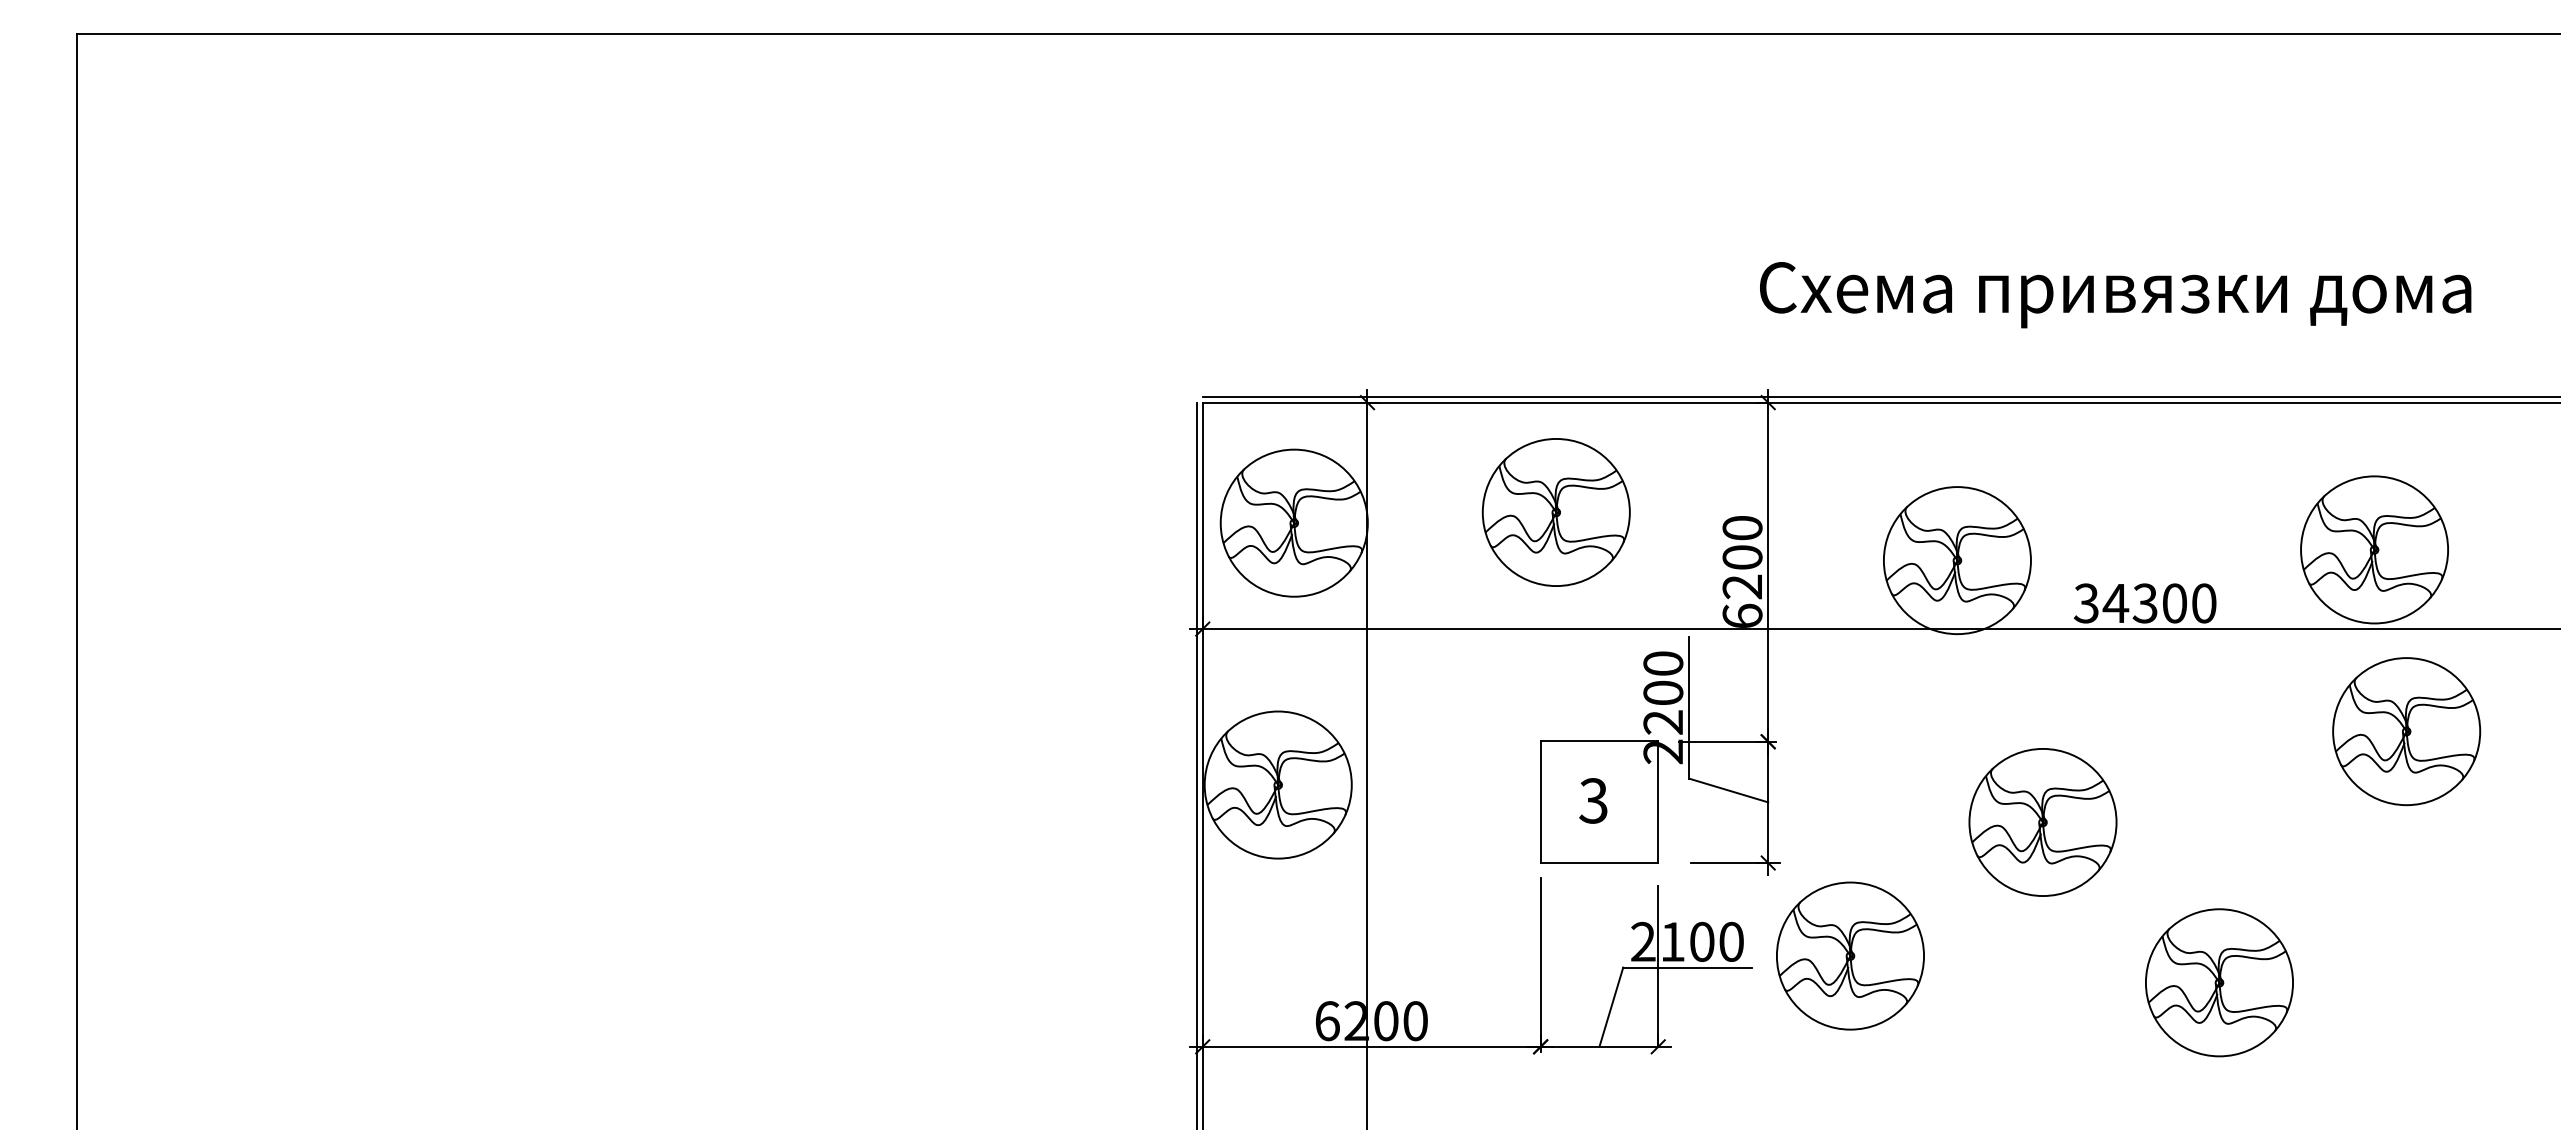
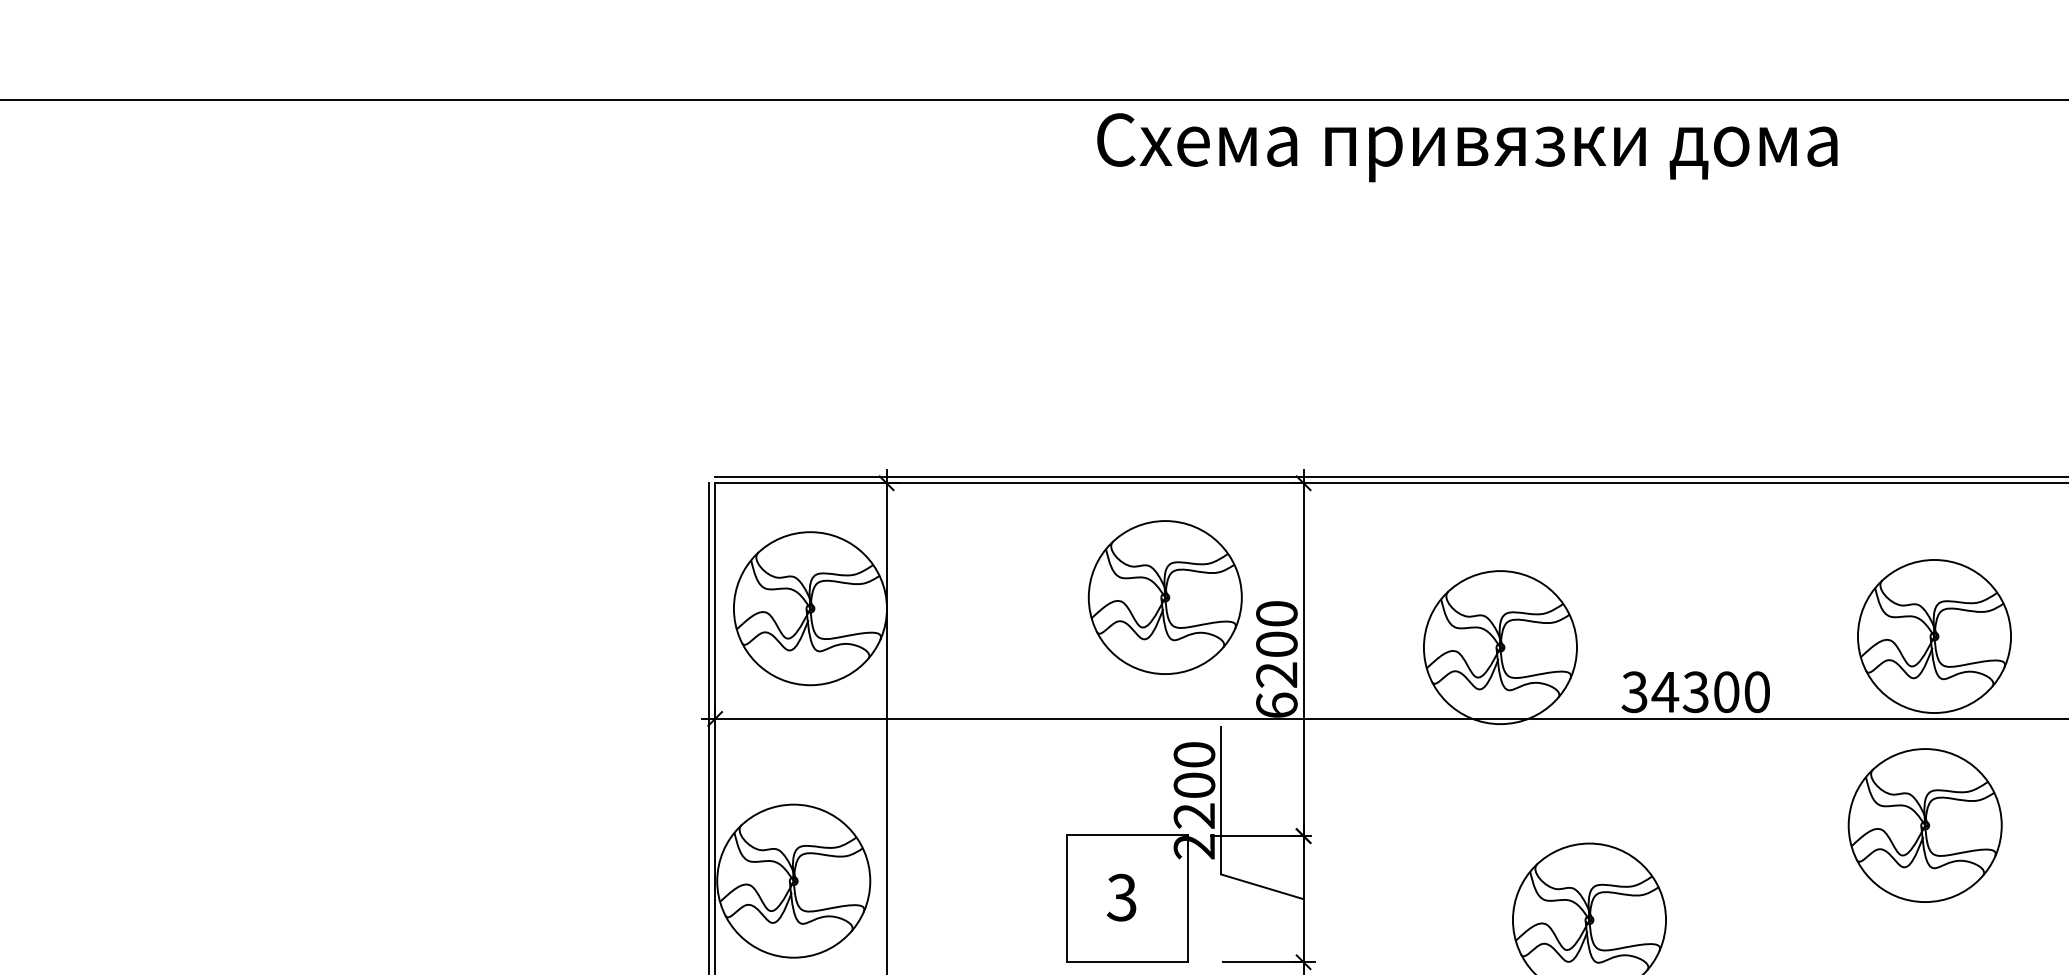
text: (2115, 295) -> (1467, 148), moved
part: (1555, 512) -> (1164, 597), moved
part: (2406, 731) -> (1925, 825), moved

